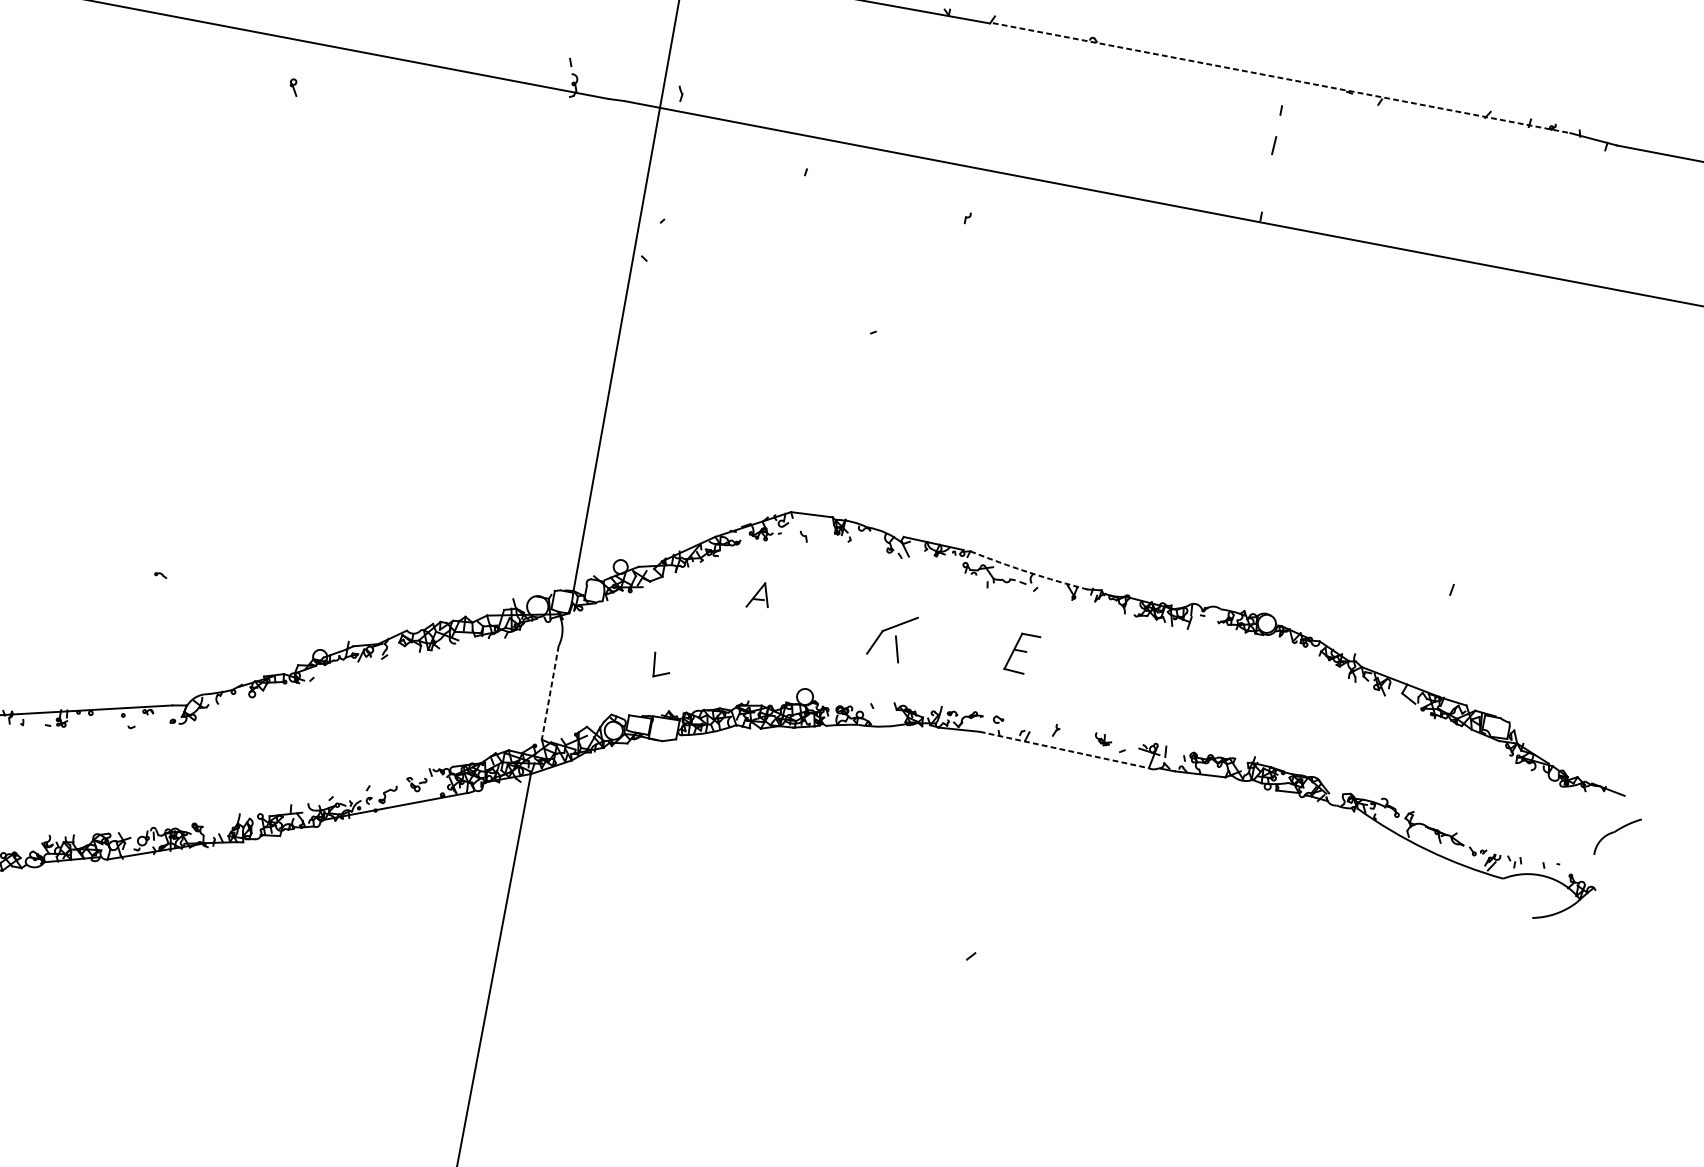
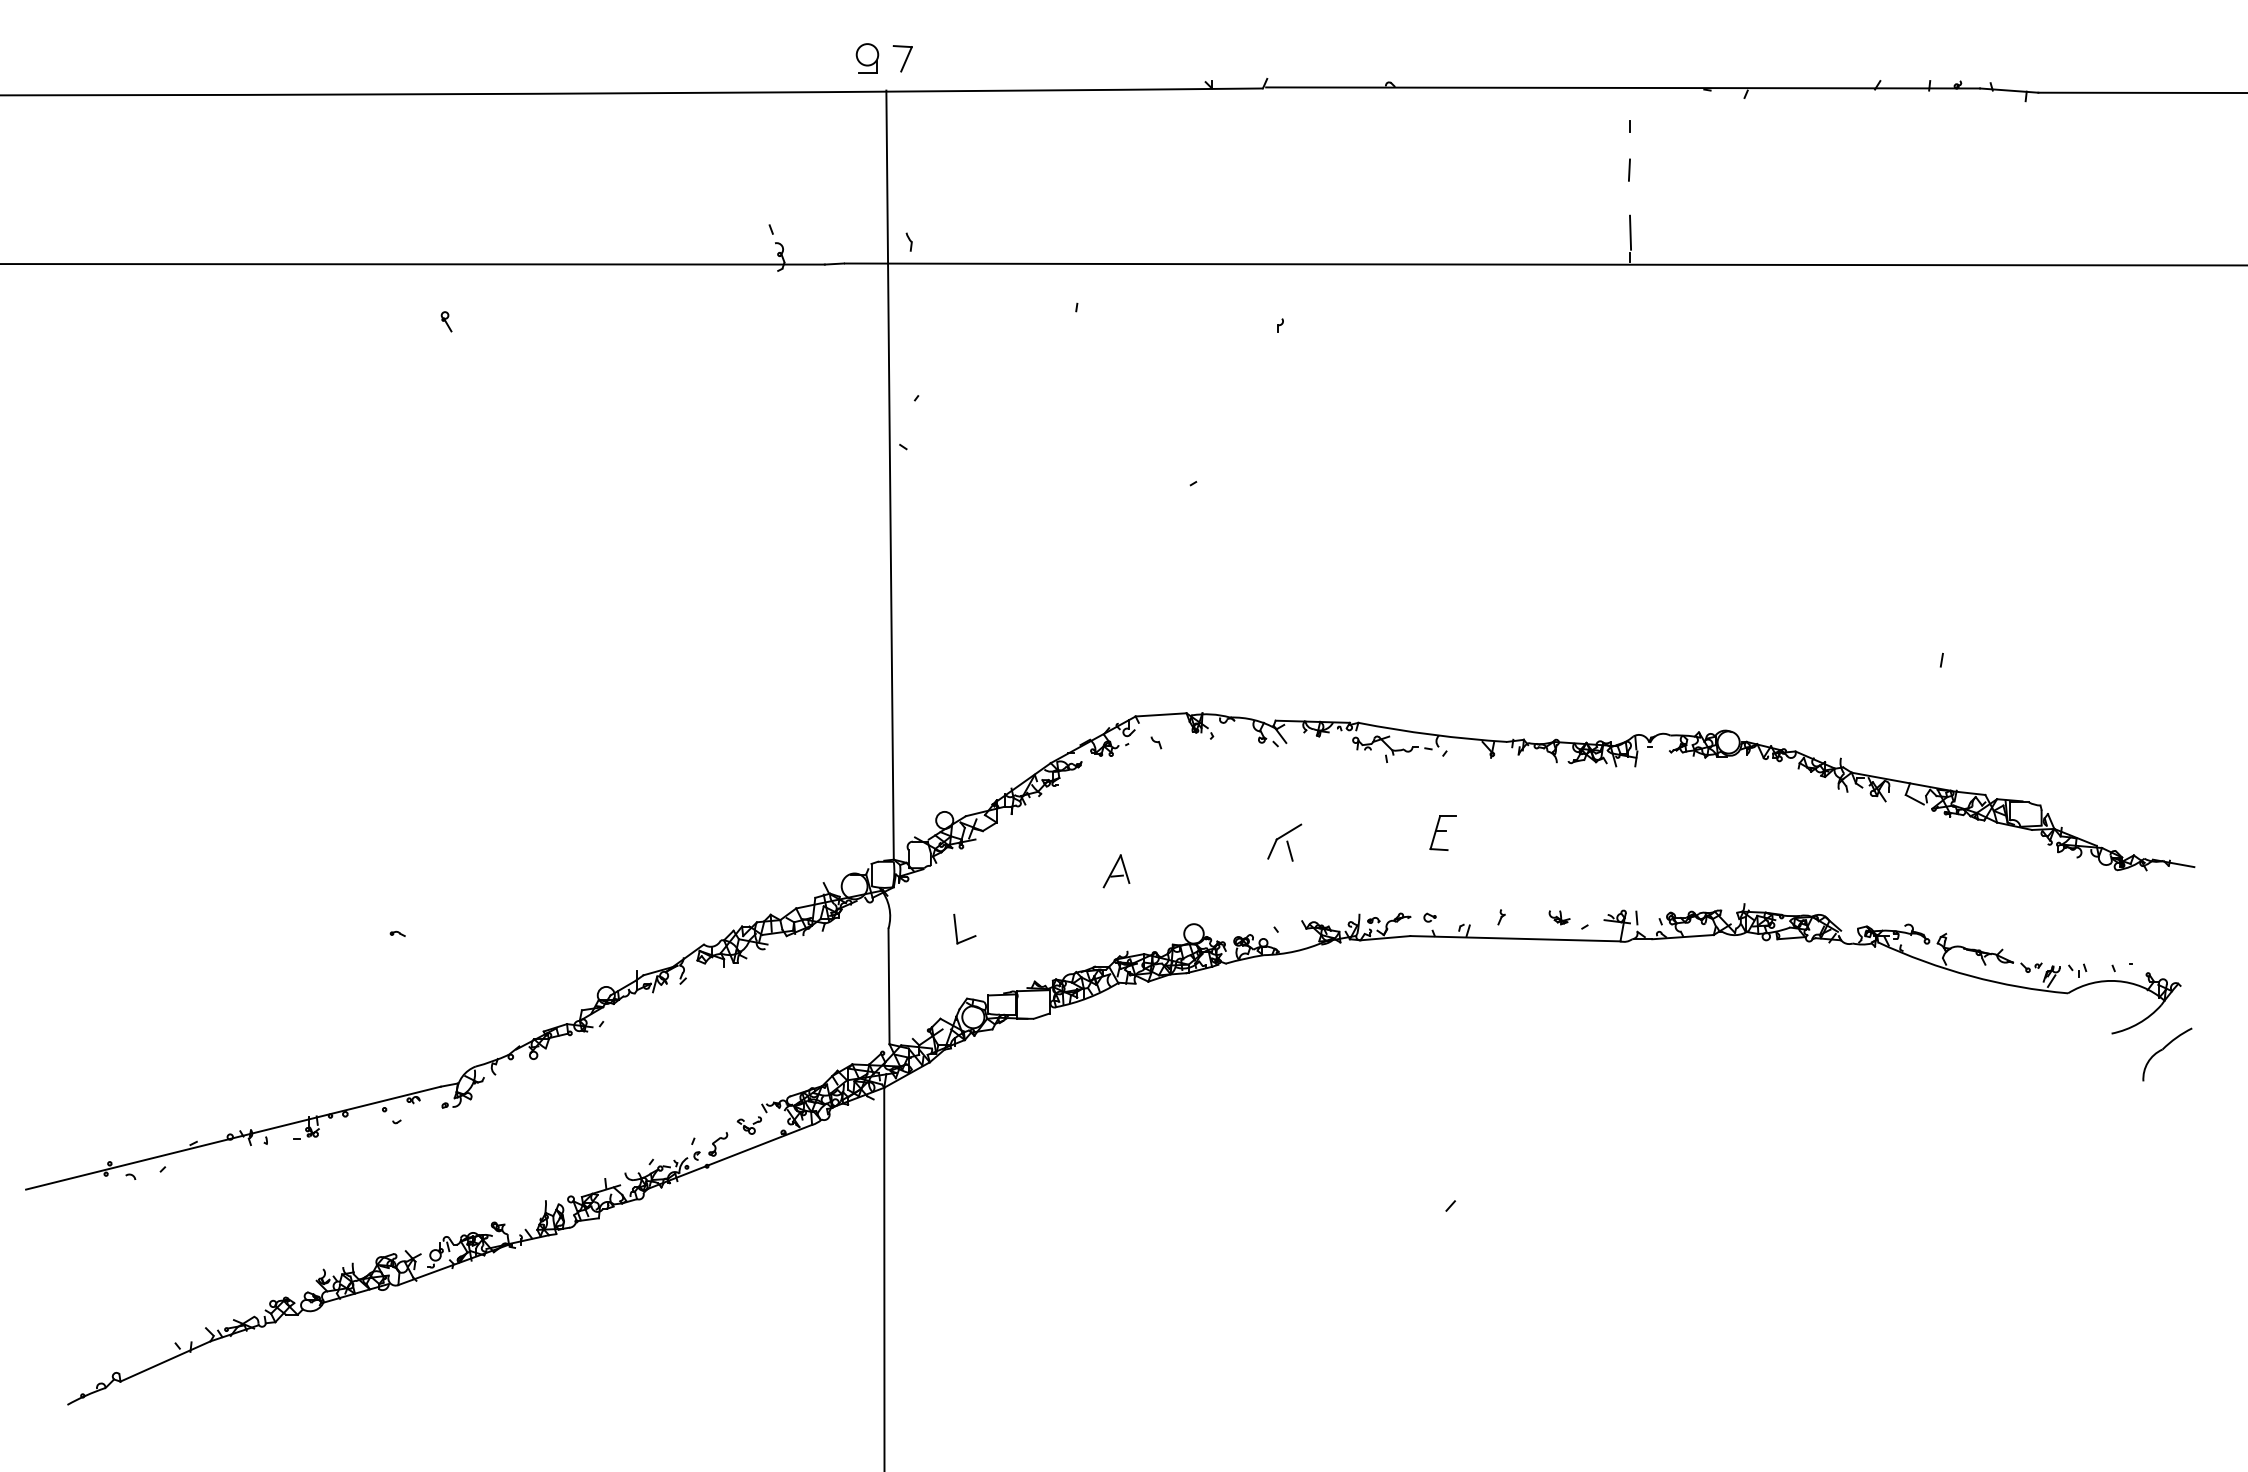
line: (1281, 77) -> (1623, 87), dashed -> solid
line: (1265, 196) -> (1630, 232), added
arc: (1028, 572) -> (1432, 734), dashed -> solid
part: (759, 595) -> (1116, 871), moved
part: (892, 636) -> (1284, 842), size x0.62
part: (1021, 652) -> (1442, 832), size x0.71
part: (654, 664) -> (956, 928), moved
line: (550, 692) -> (889, 986), dashed -> solid
line: (1064, 749) -> (1515, 938), dashed -> solid
part: (1617, 836) -> (2167, 1054), moved

